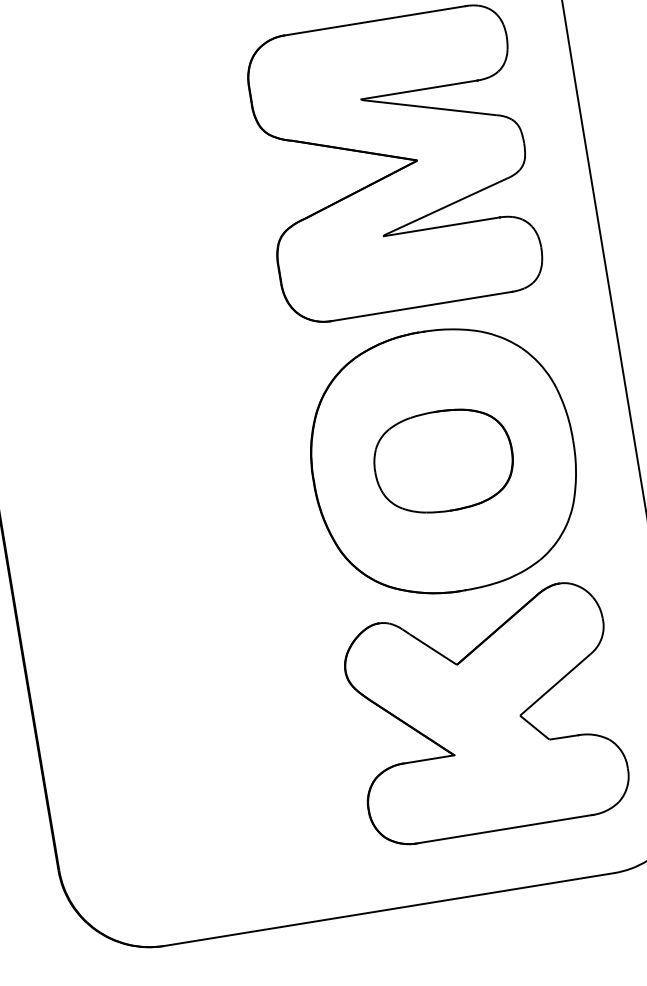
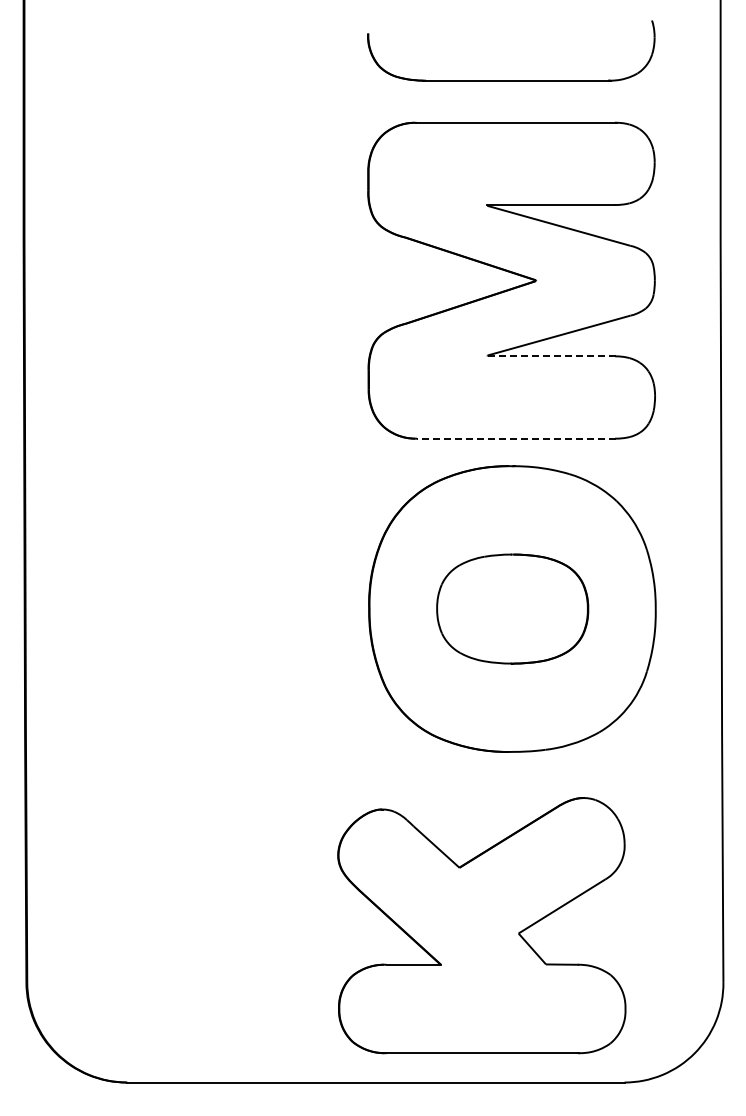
line: (441, 226) -> (551, 356), solid -> dashed
line: (421, 306) -> (515, 438), solid -> dashed
part: (485, 713) -> (481, 925), moved

